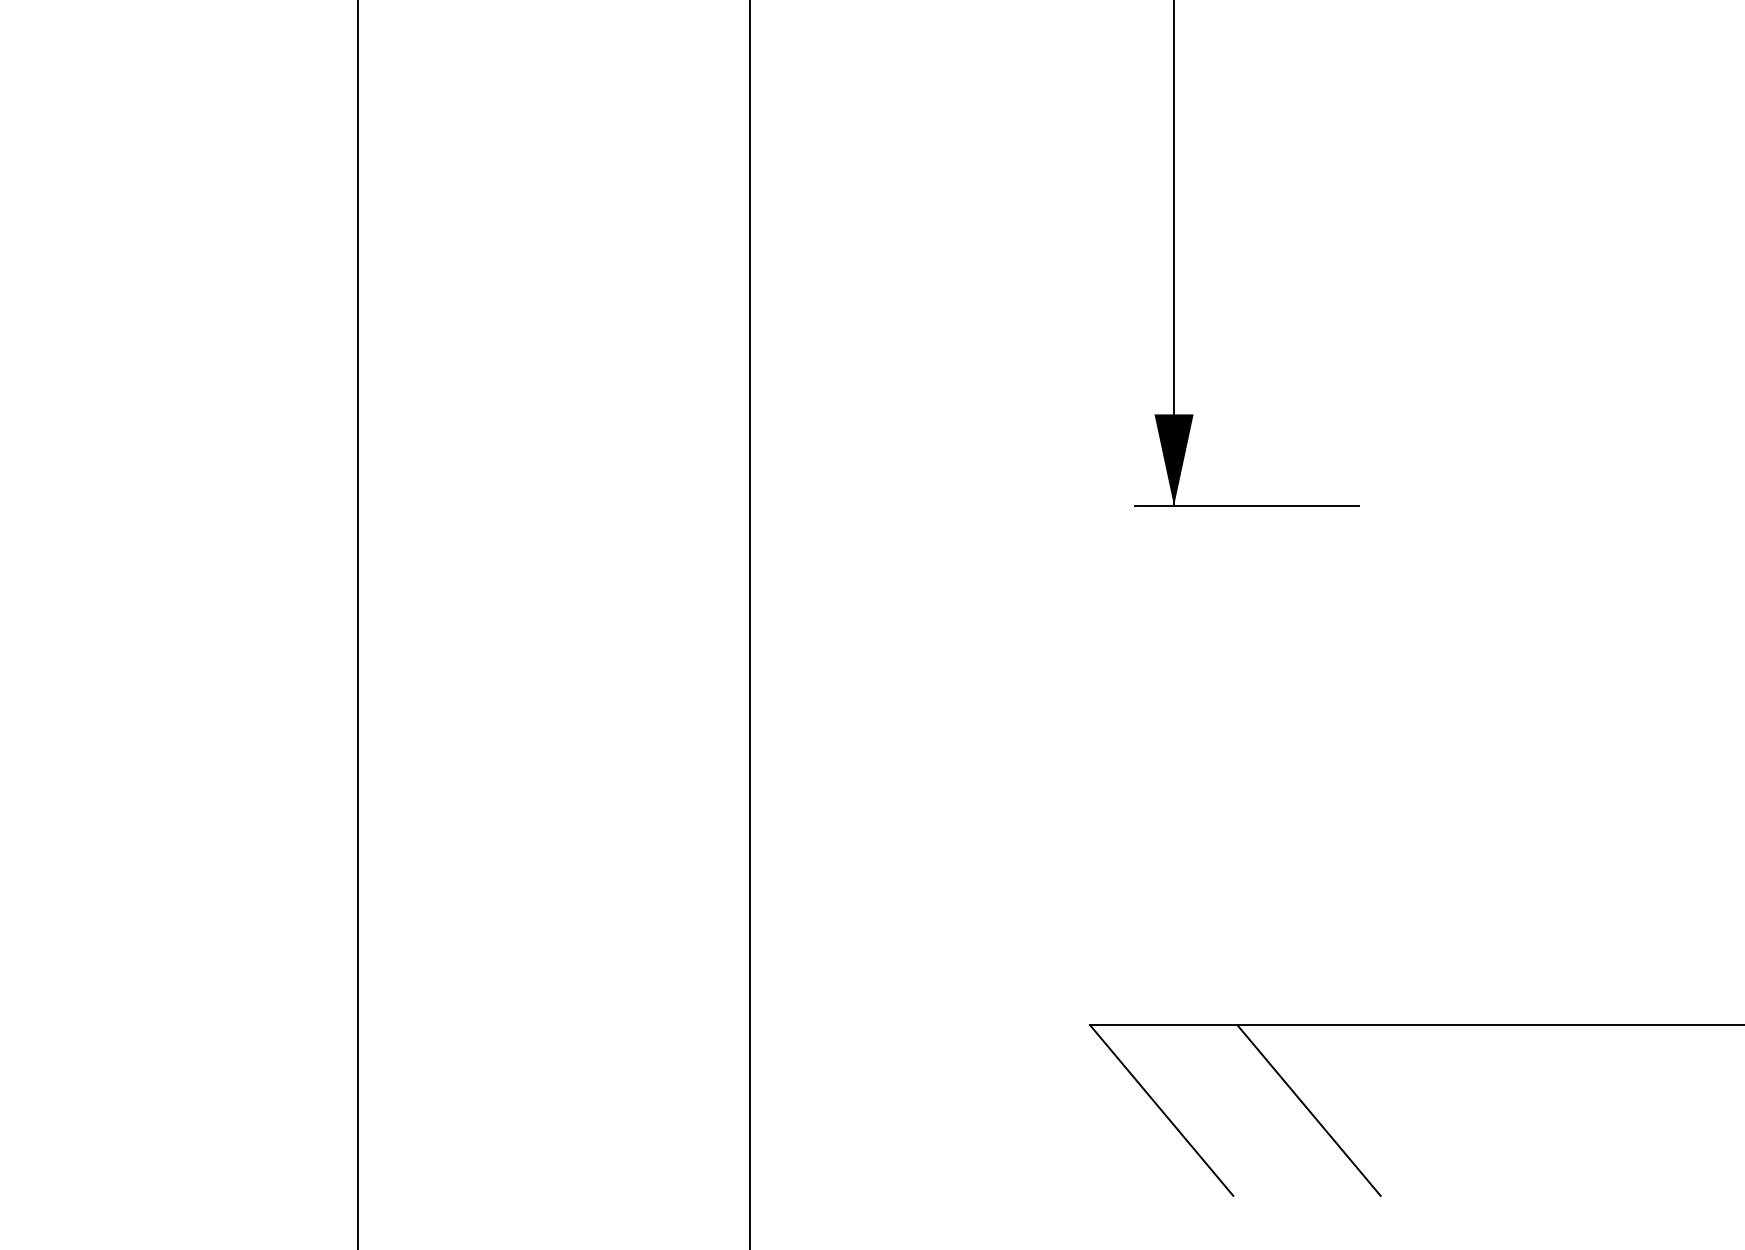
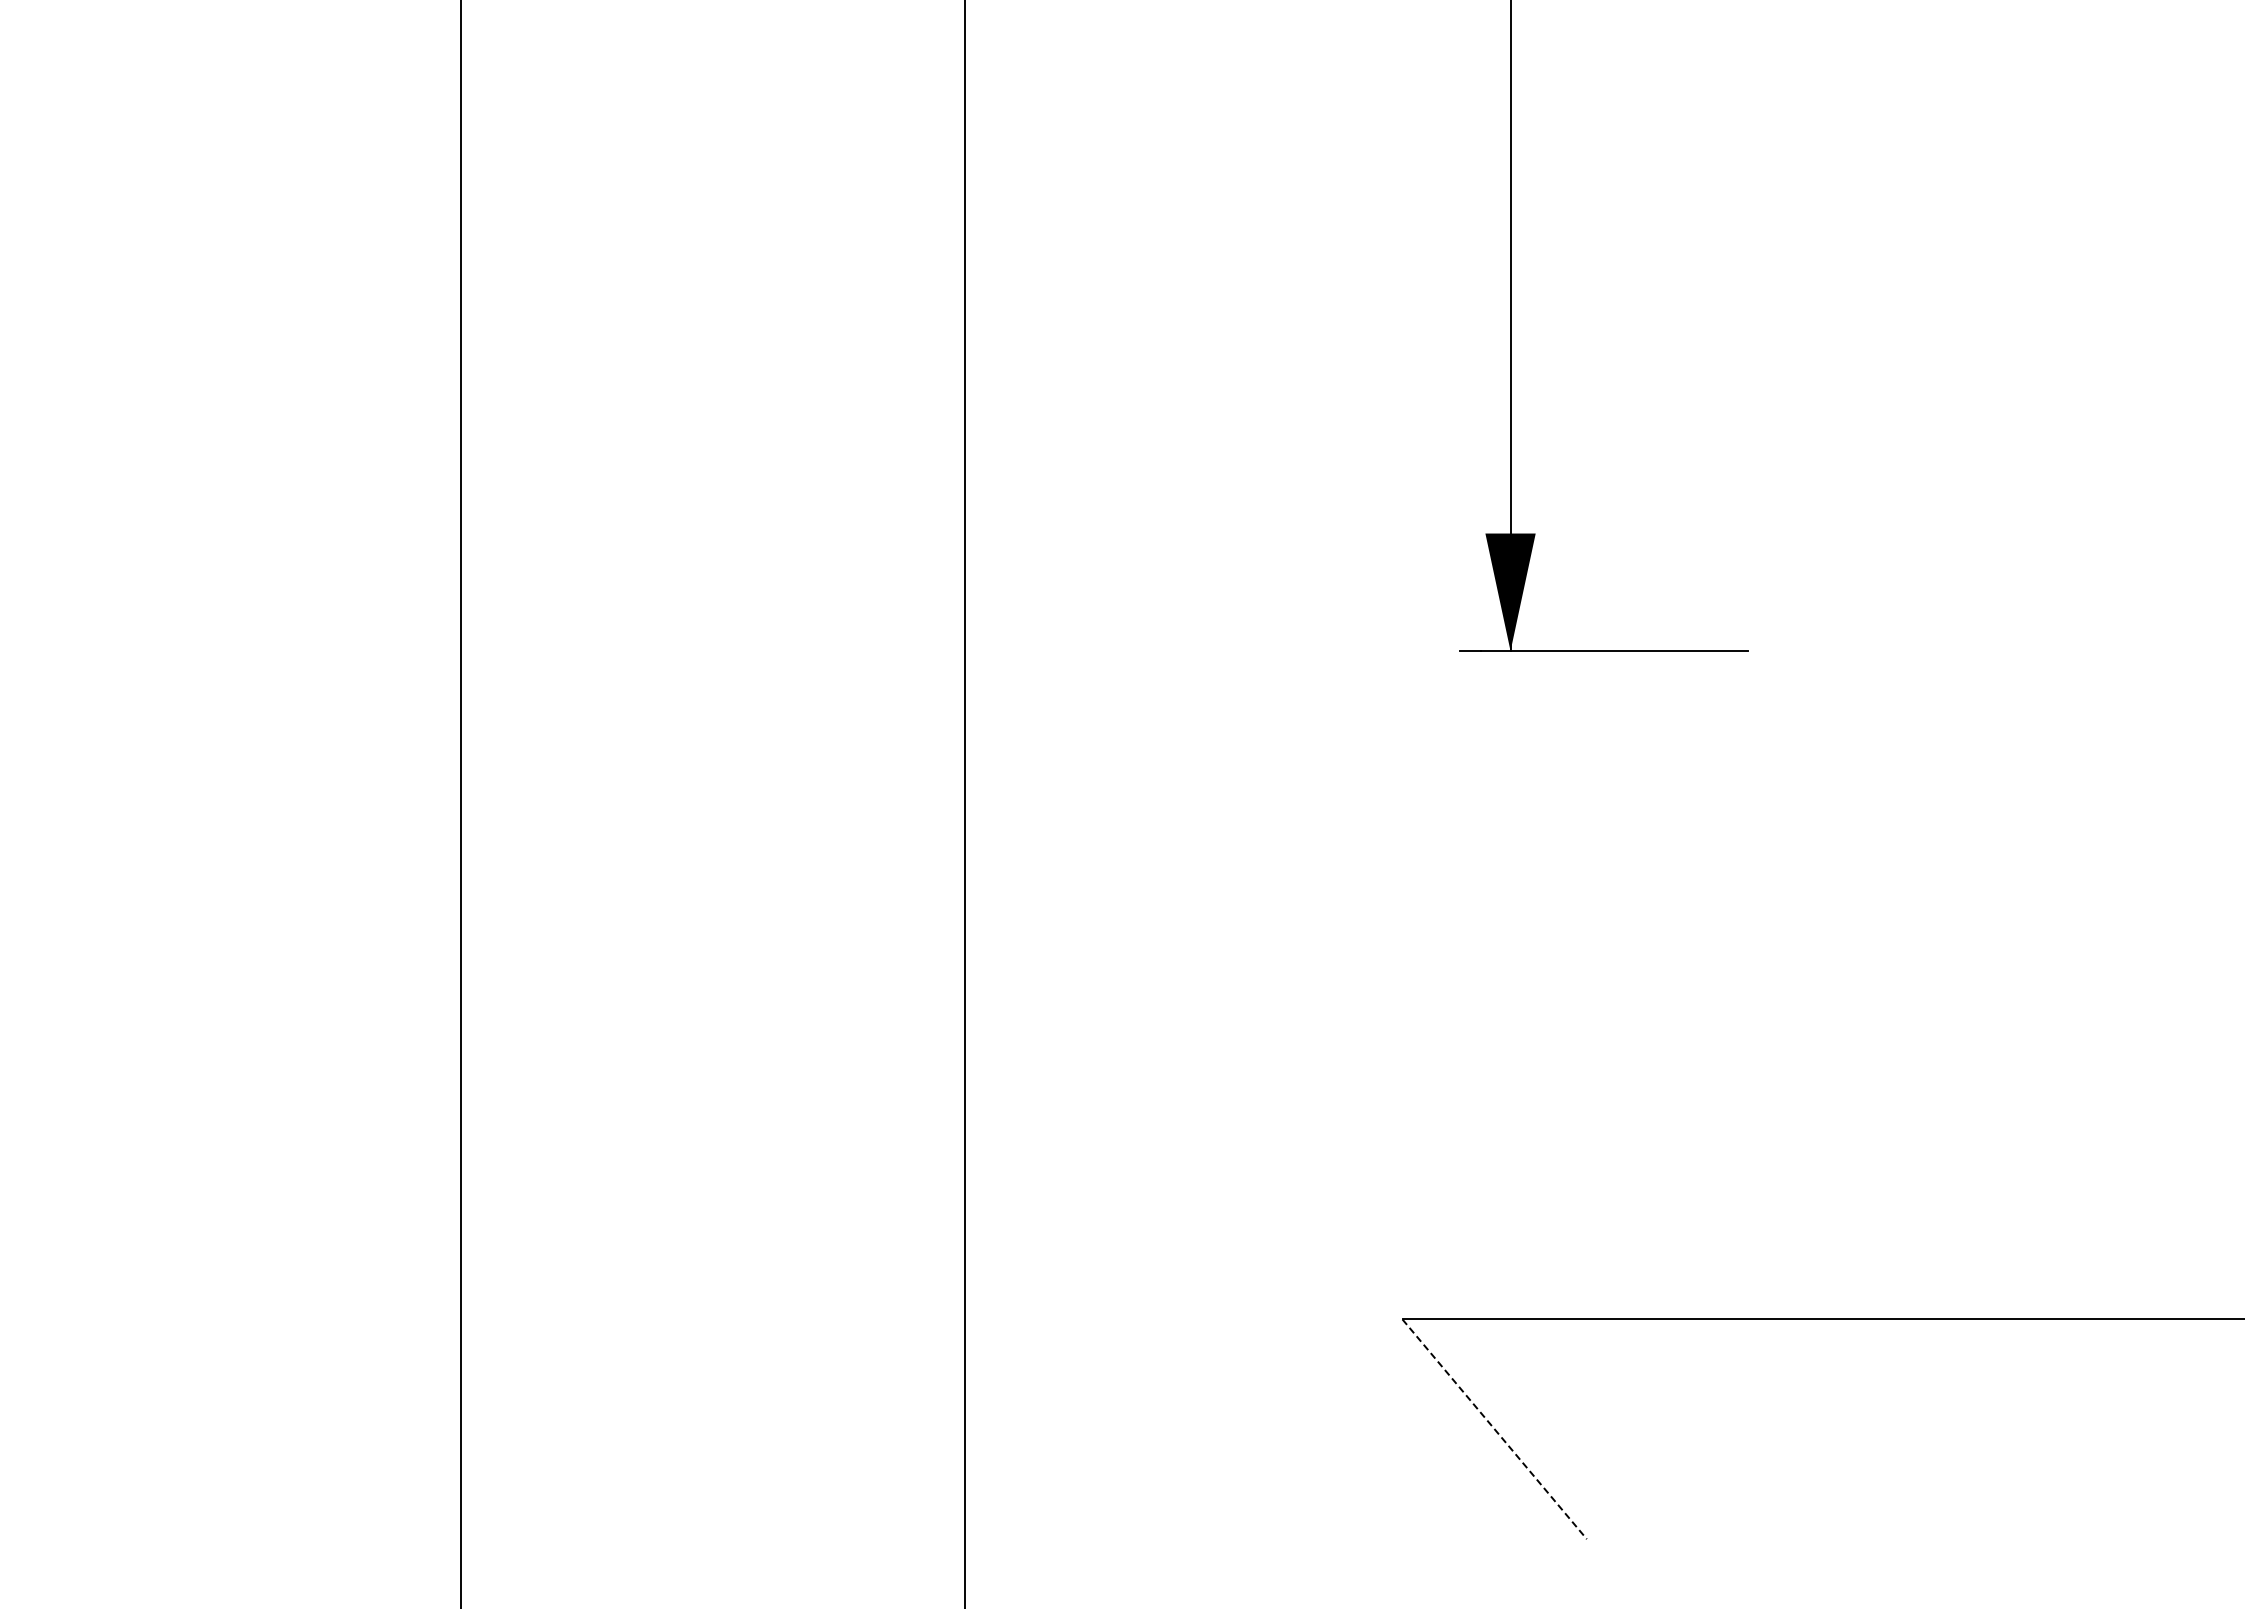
line: (1162, 1110) -> (1495, 1429), solid -> dashed
line: (1309, 1110) -> (1684, 1429), removed

